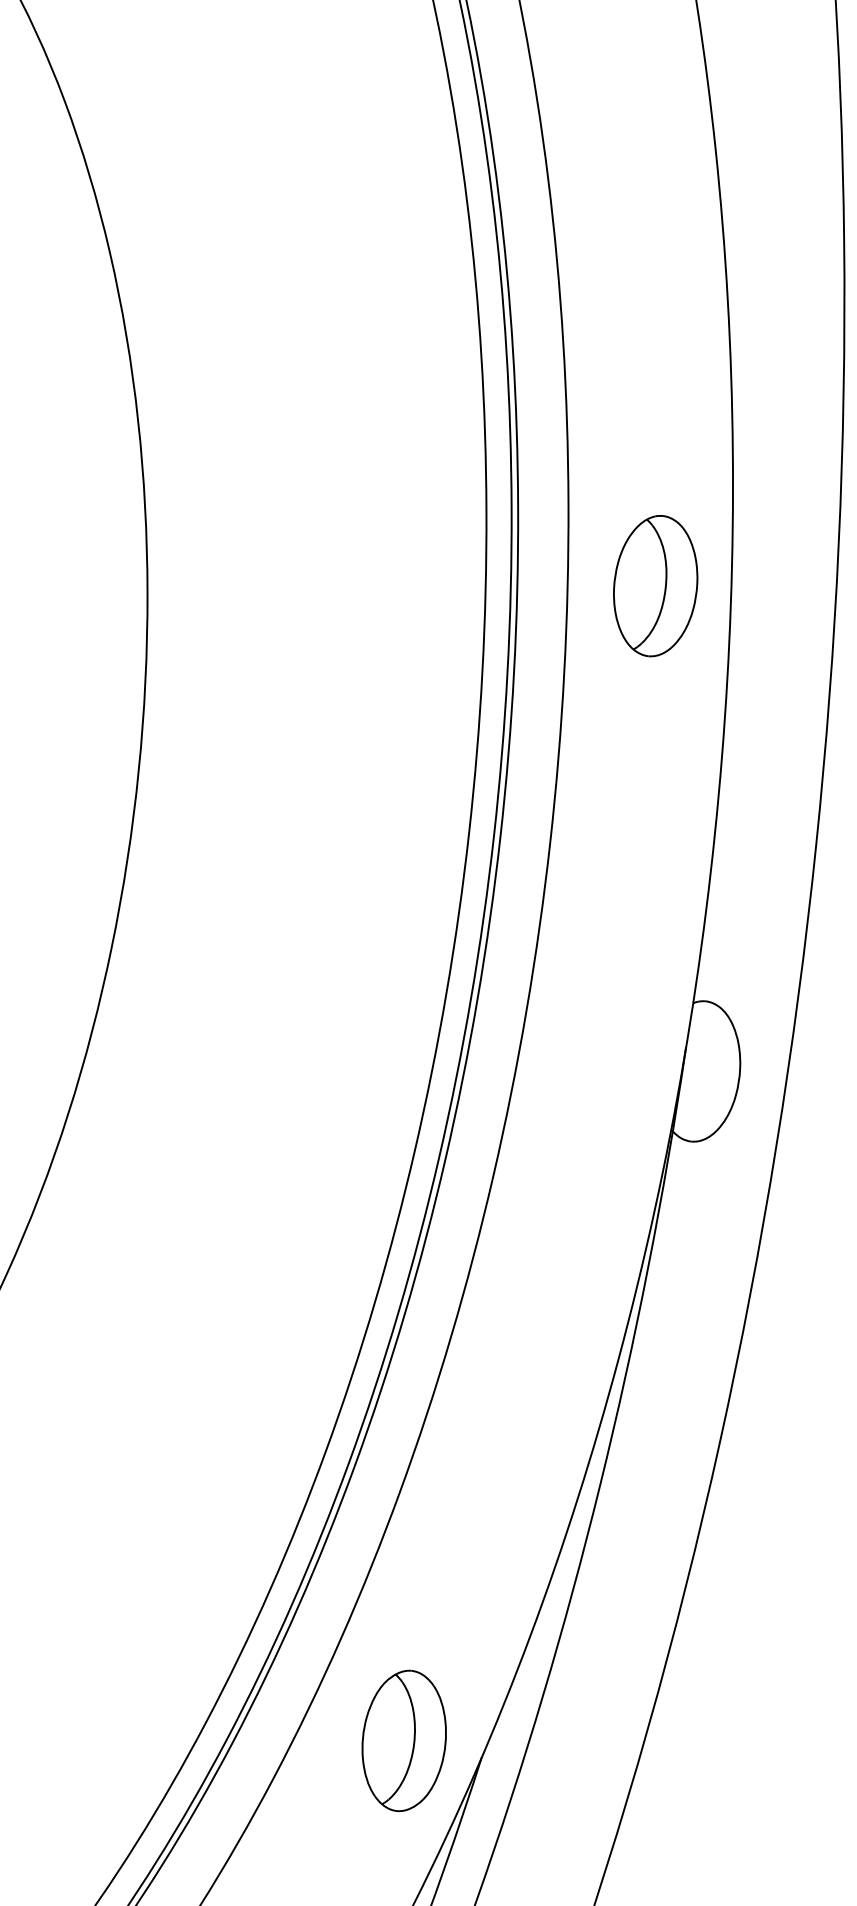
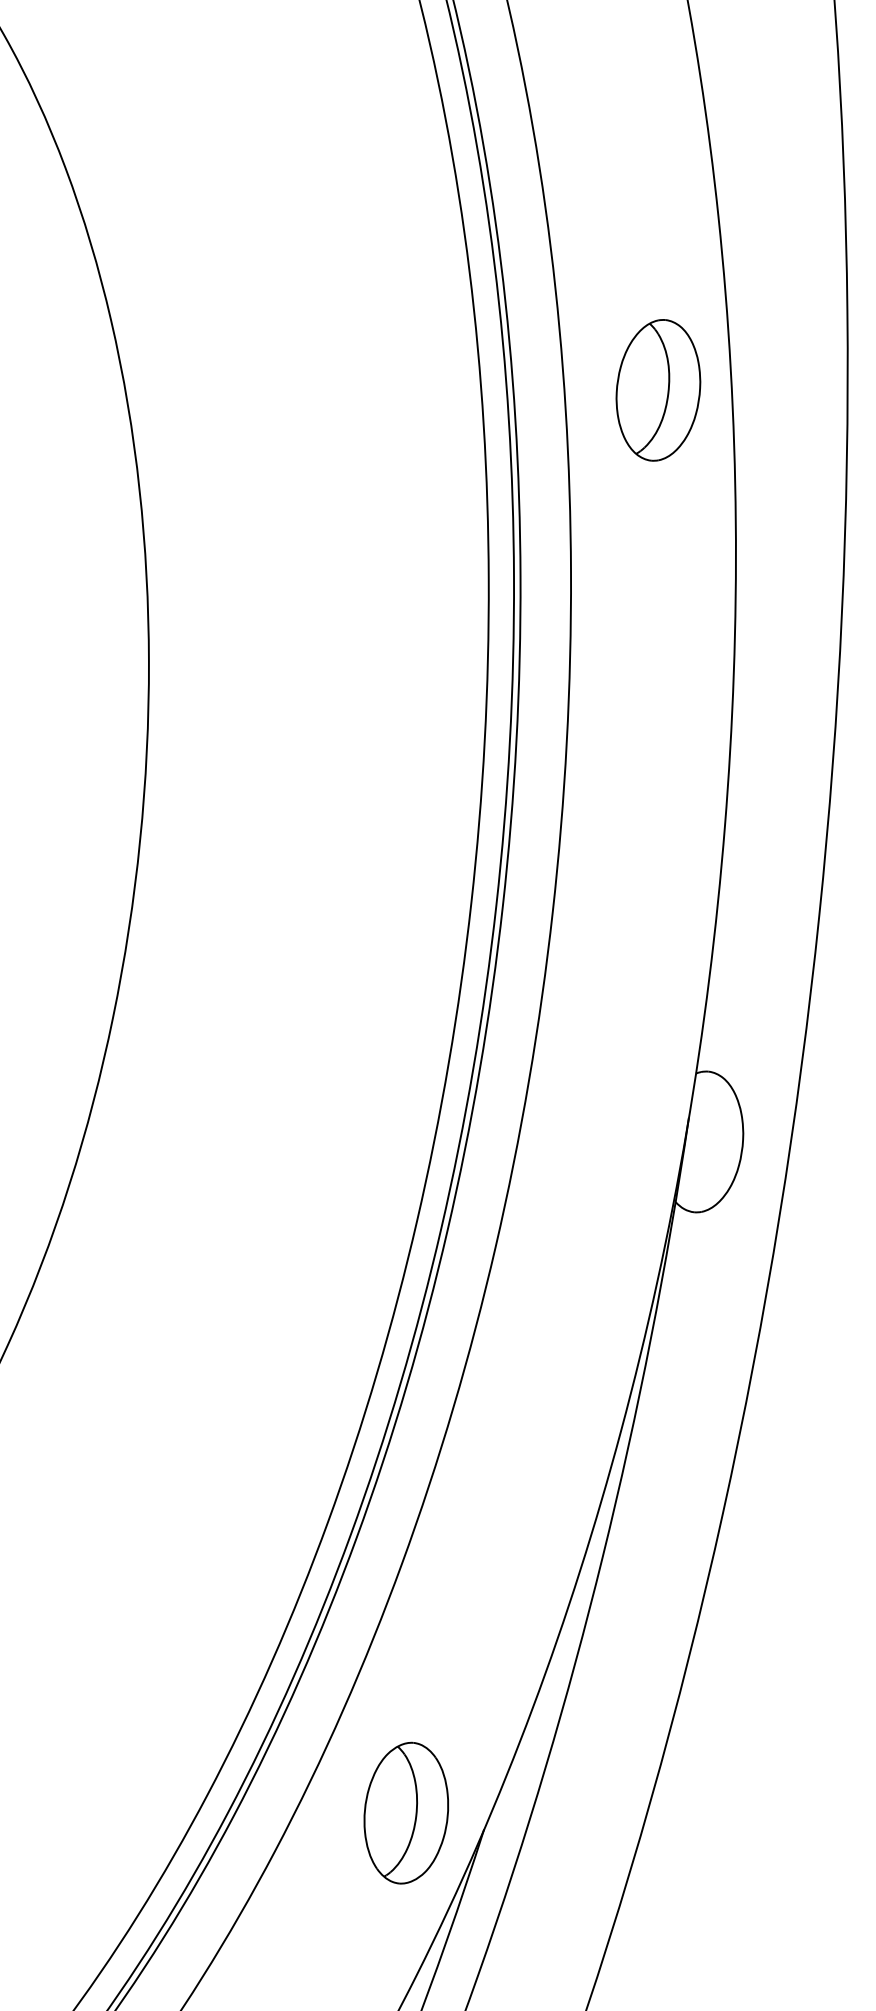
part: (655, 586) -> (658, 390), moved

